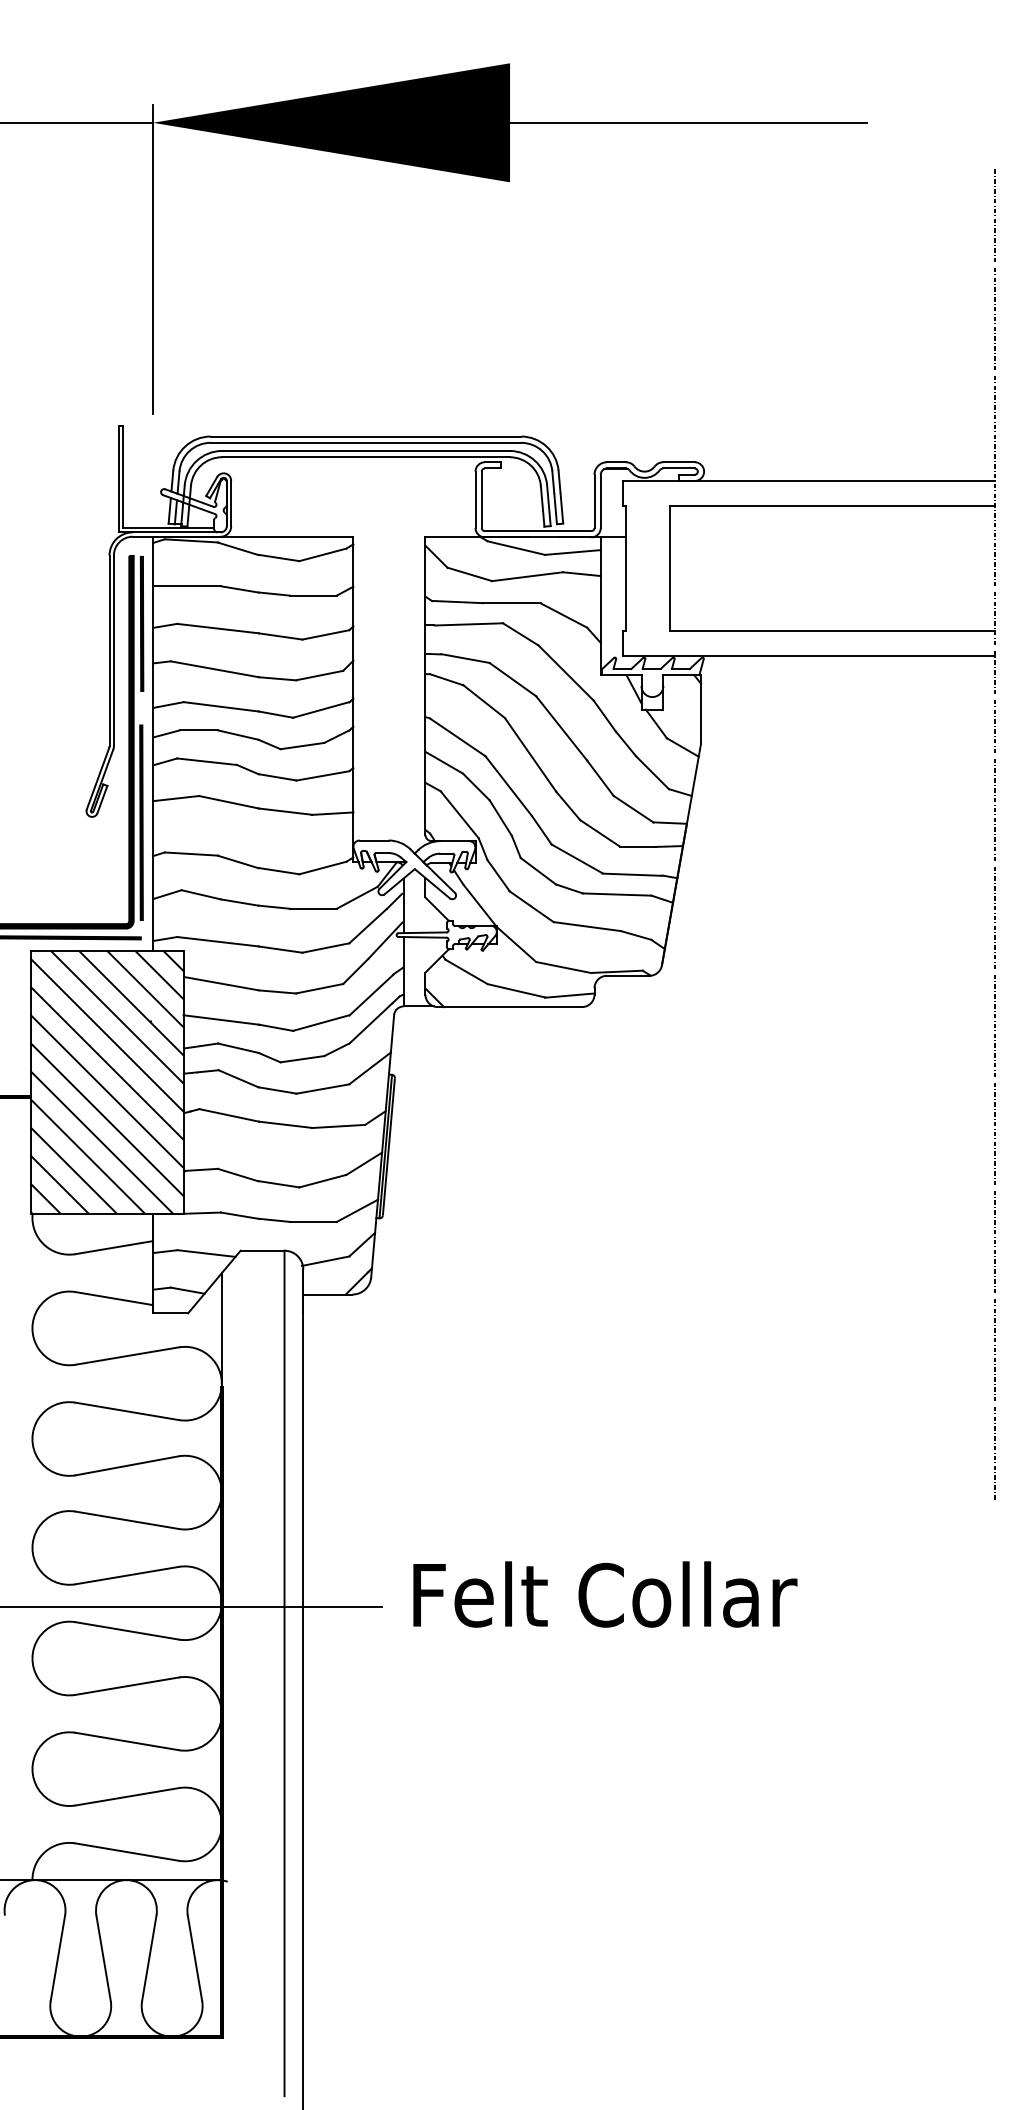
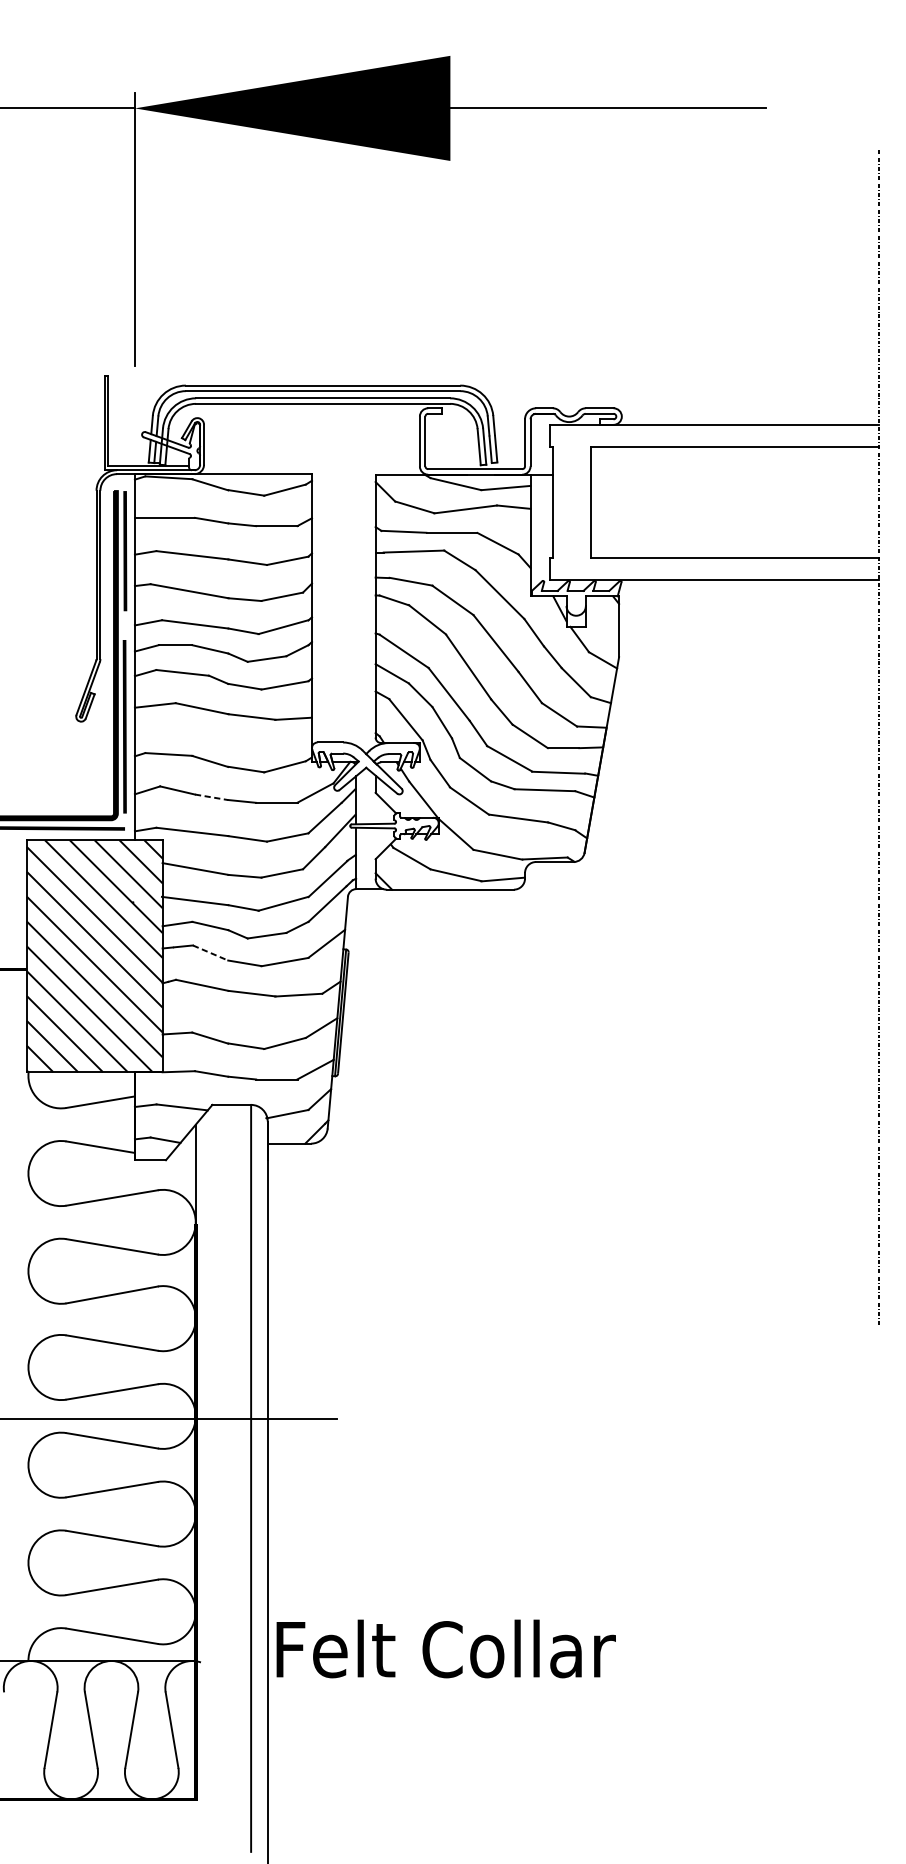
line: (240, 902) -> (212, 797), solid -> dashed
line: (238, 1078) -> (210, 952), solid -> dashed
text: (605, 1594) -> (446, 1648), moved

